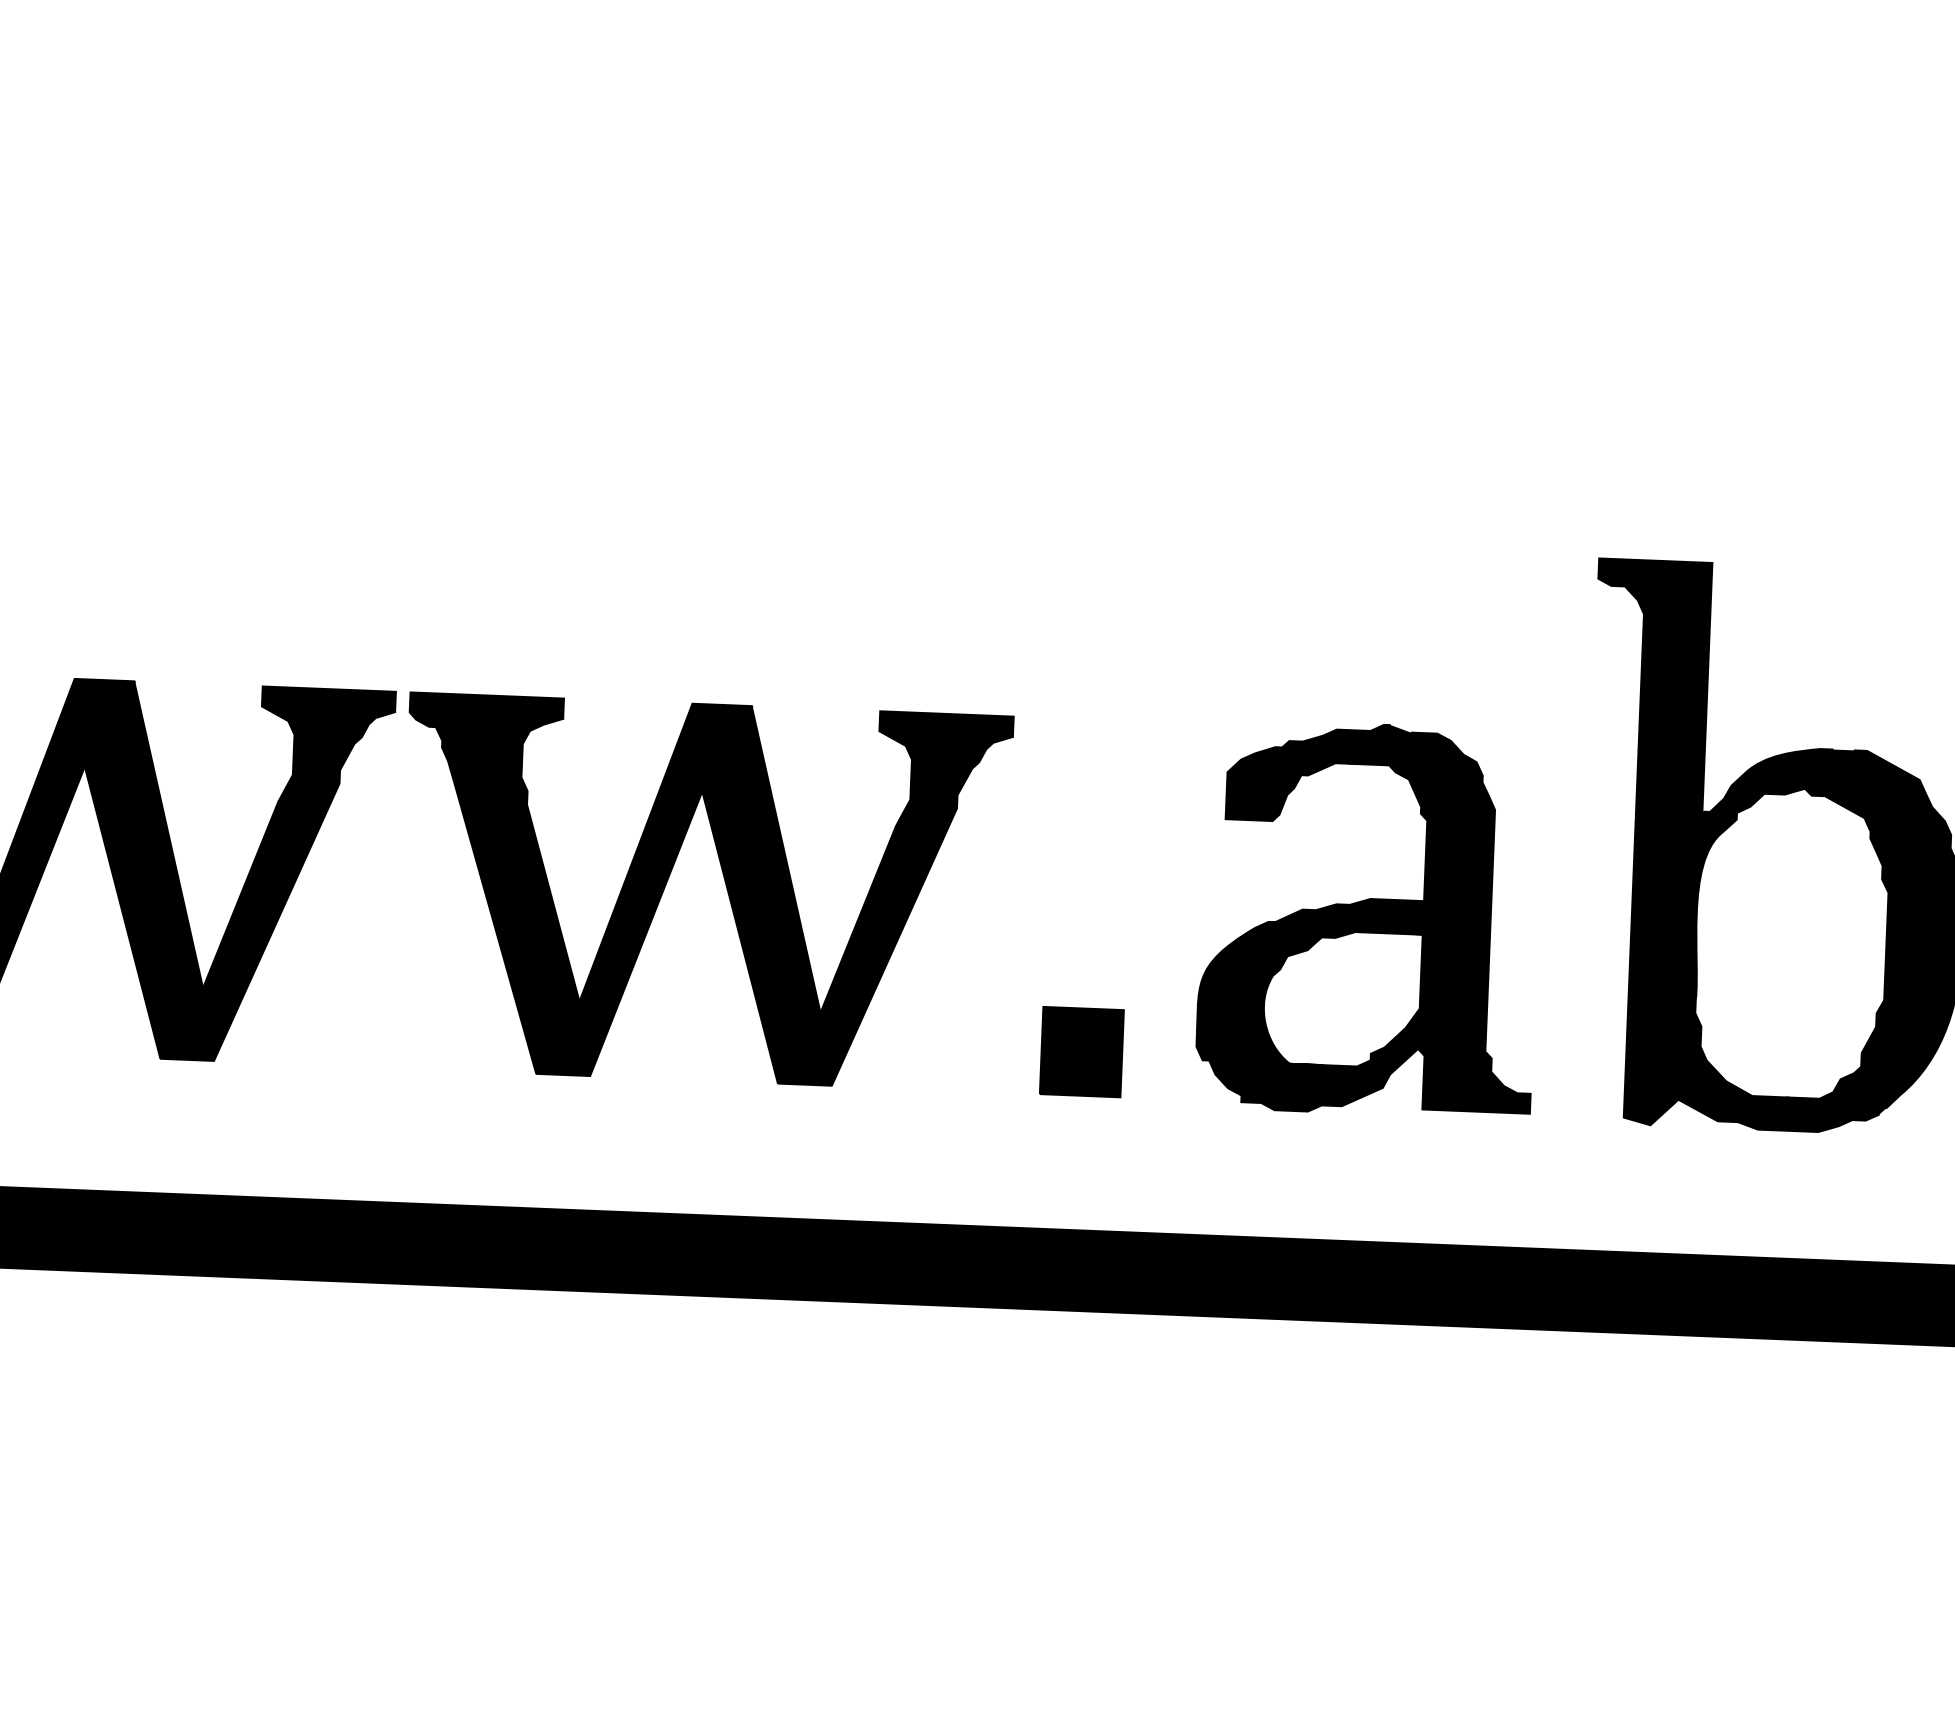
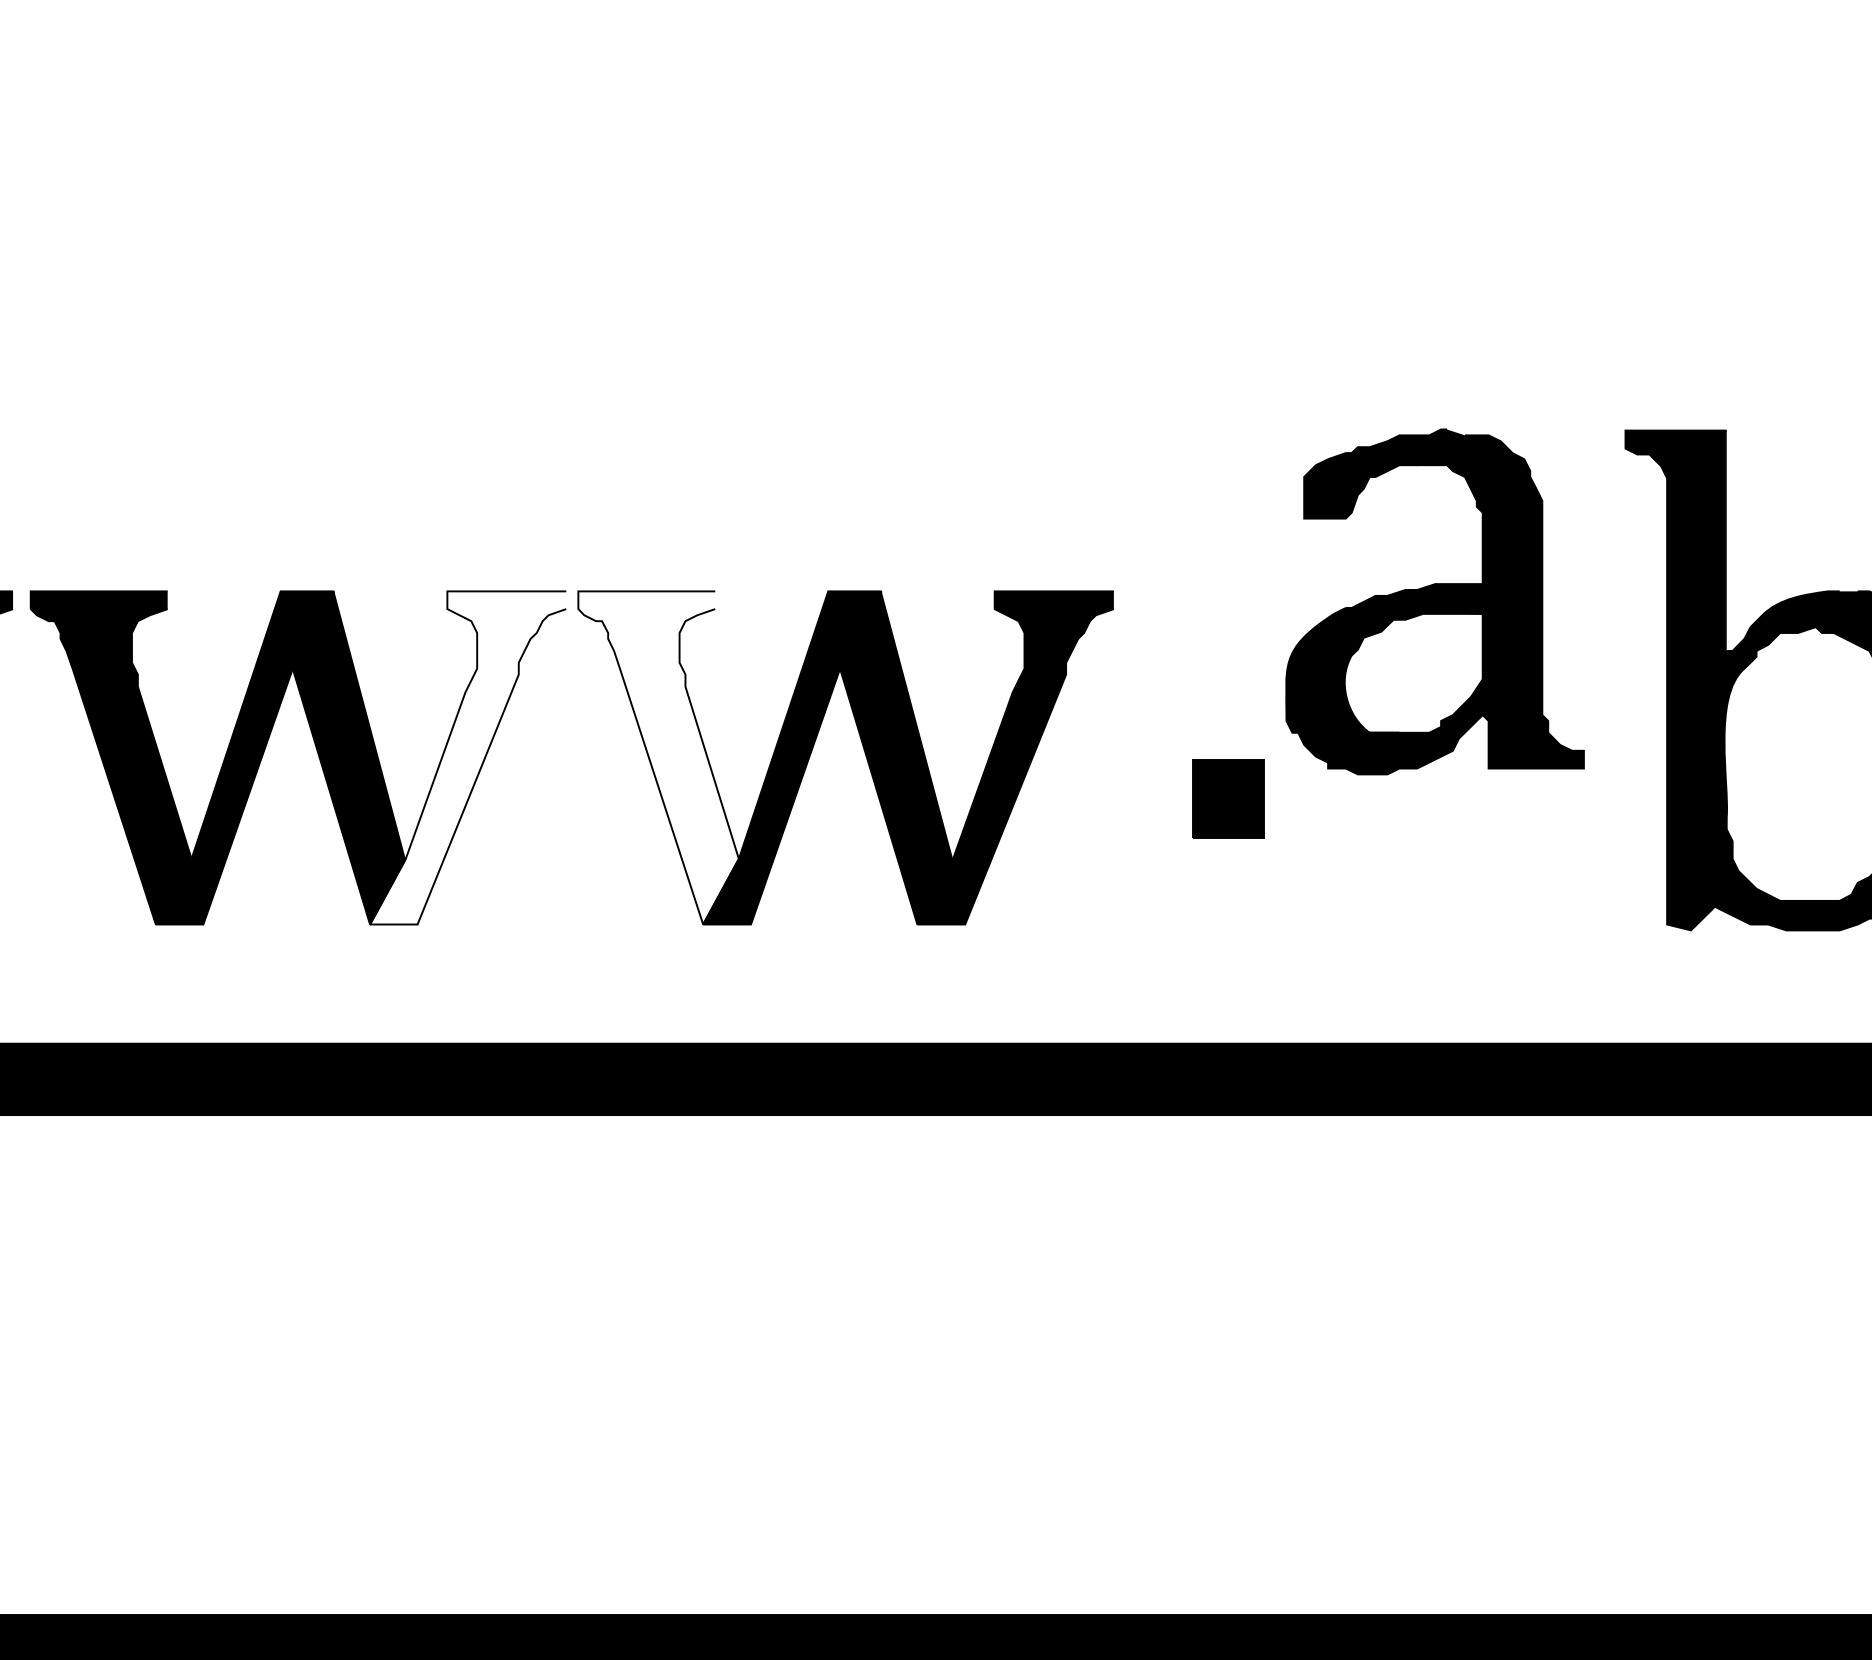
fill: (279, 874) -> (468, 757), removed
fill: (493, 883) -> (658, 757), removed
part: (1368, 918) -> (1434, 601), moved
part: (1082, 1051) -> (1228, 798), moved

